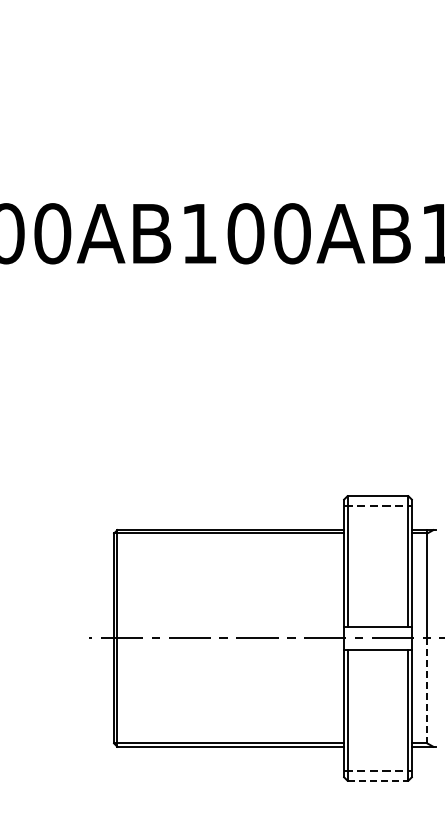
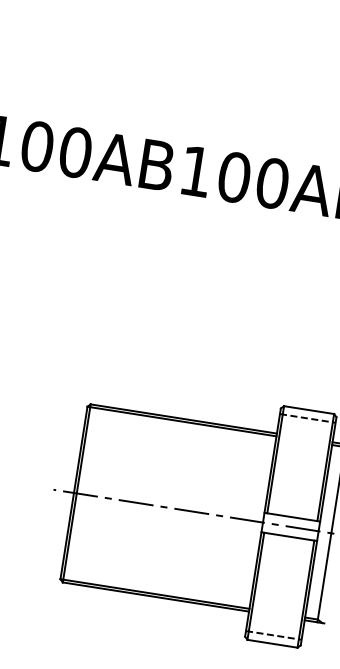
line: (427, 693) -> (324, 578), dashed -> solid
line: (378, 780) -> (272, 643), dashed -> solid

